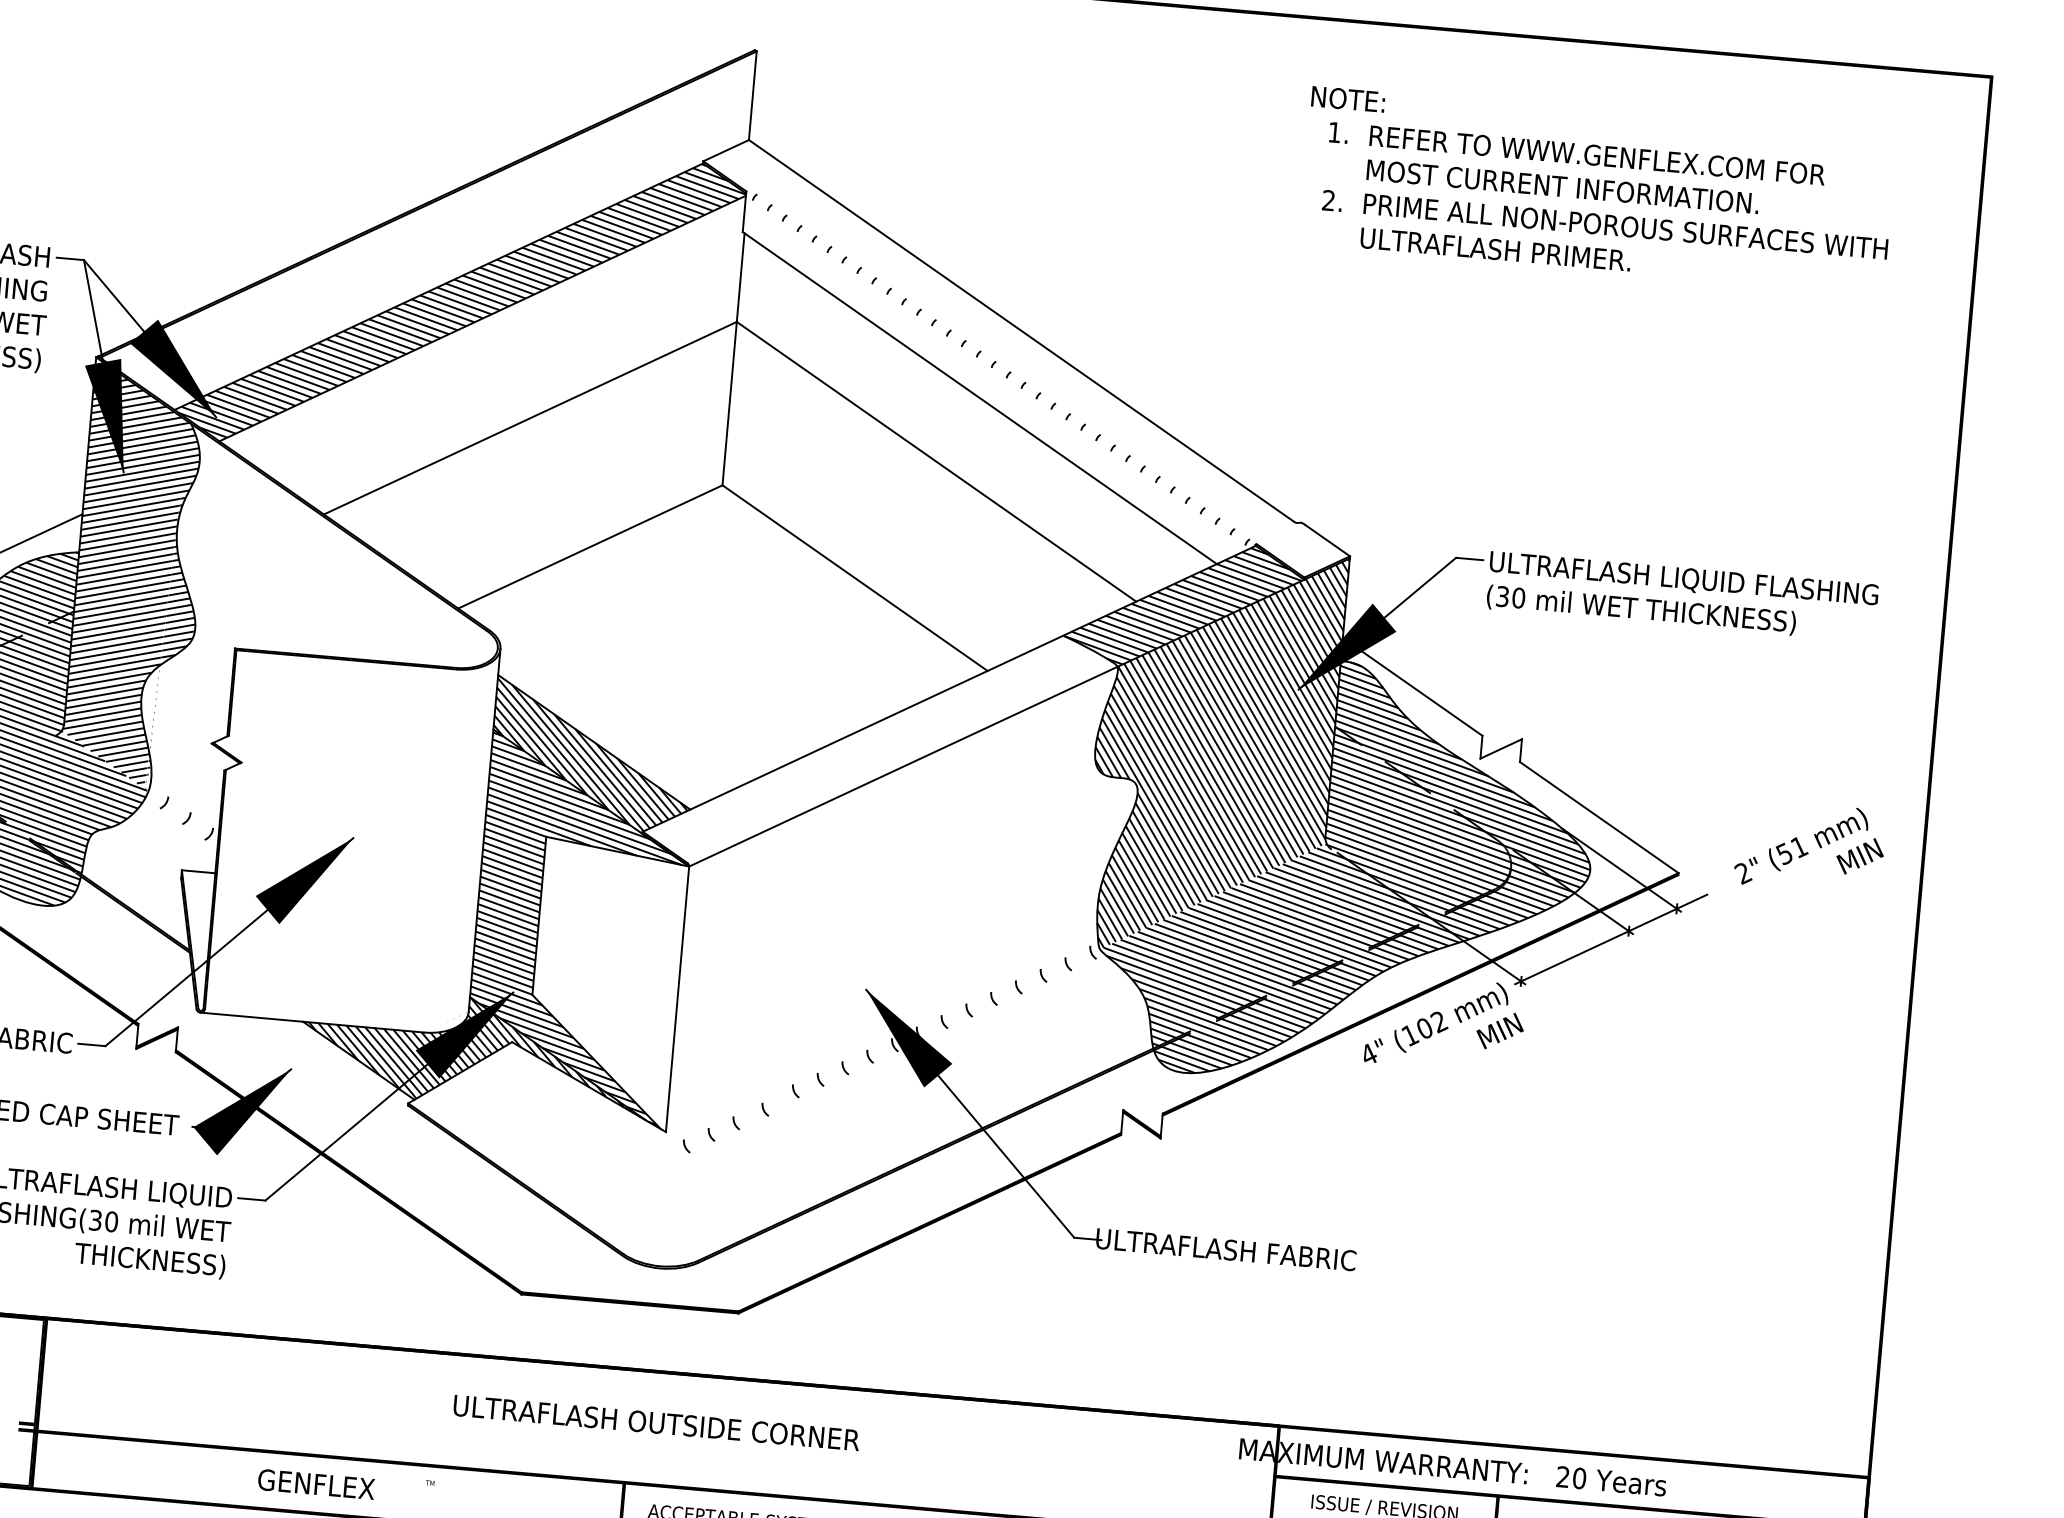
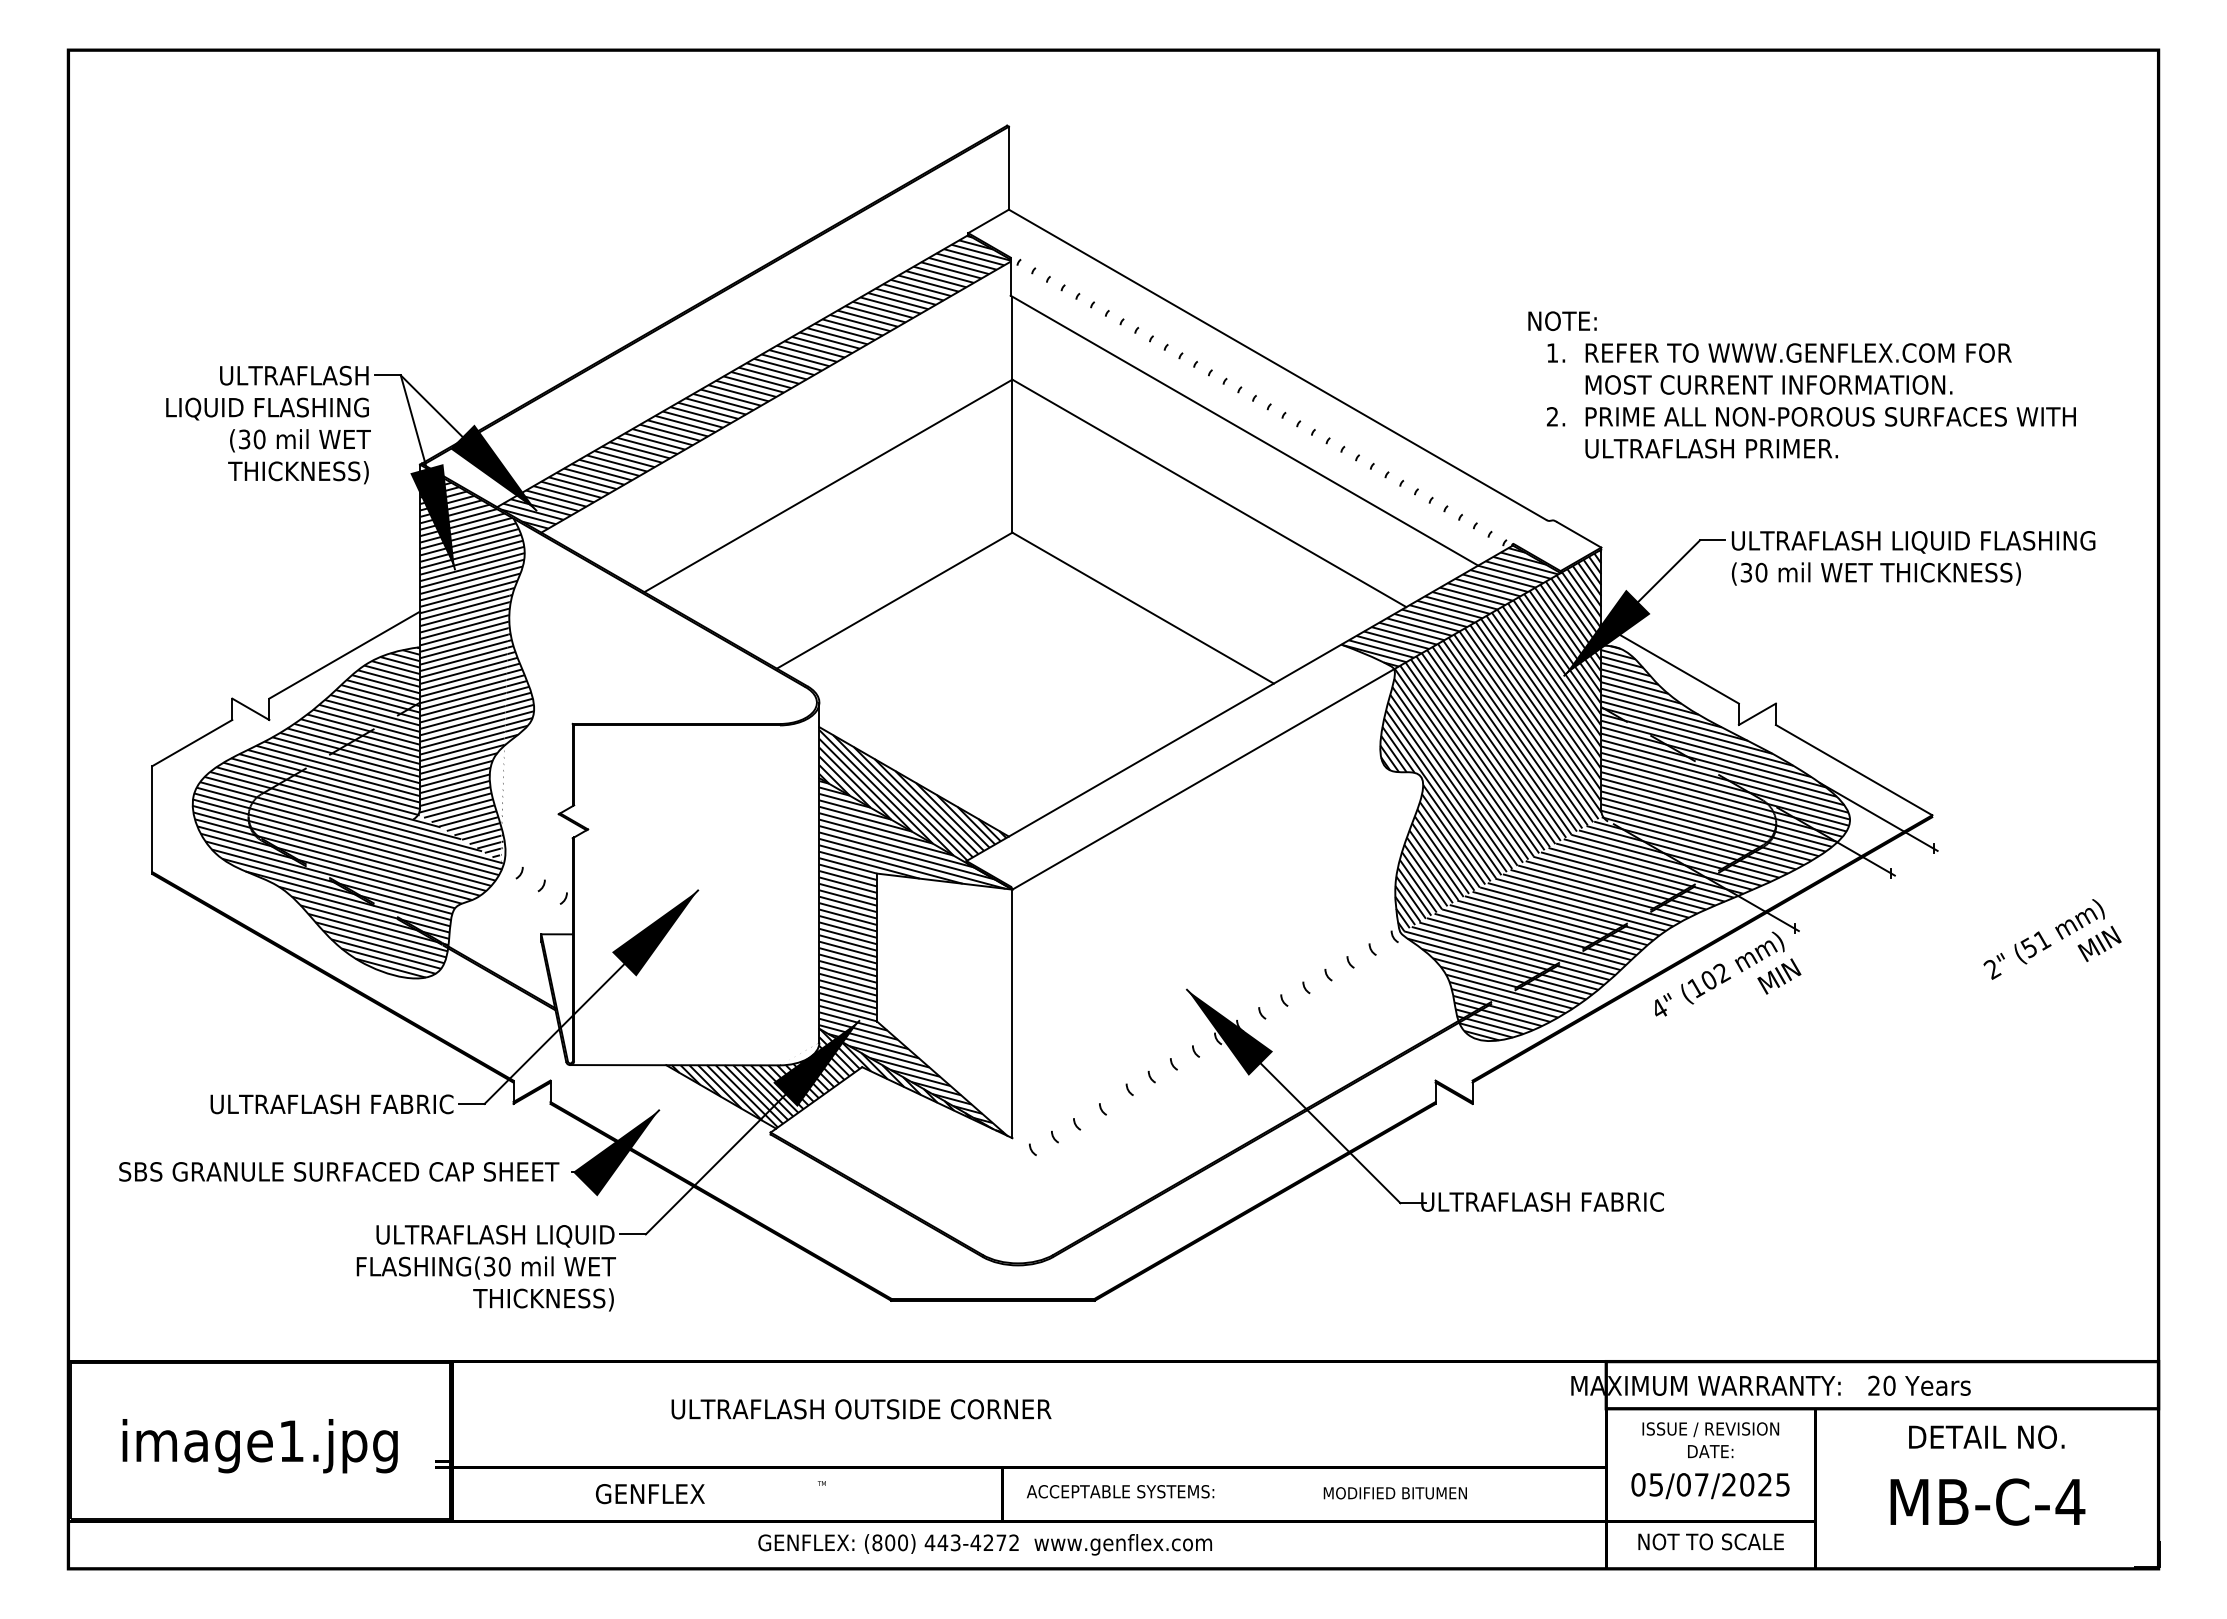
text: (1597, 189) -> (1801, 384), moved
text: (1810, 847) -> (2052, 939), moved
line: (1610, 938) -> (1874, 881), removed
text: (656, 1423) -> (861, 1409), moved
text: (316, 1484) -> (650, 1494), moved

